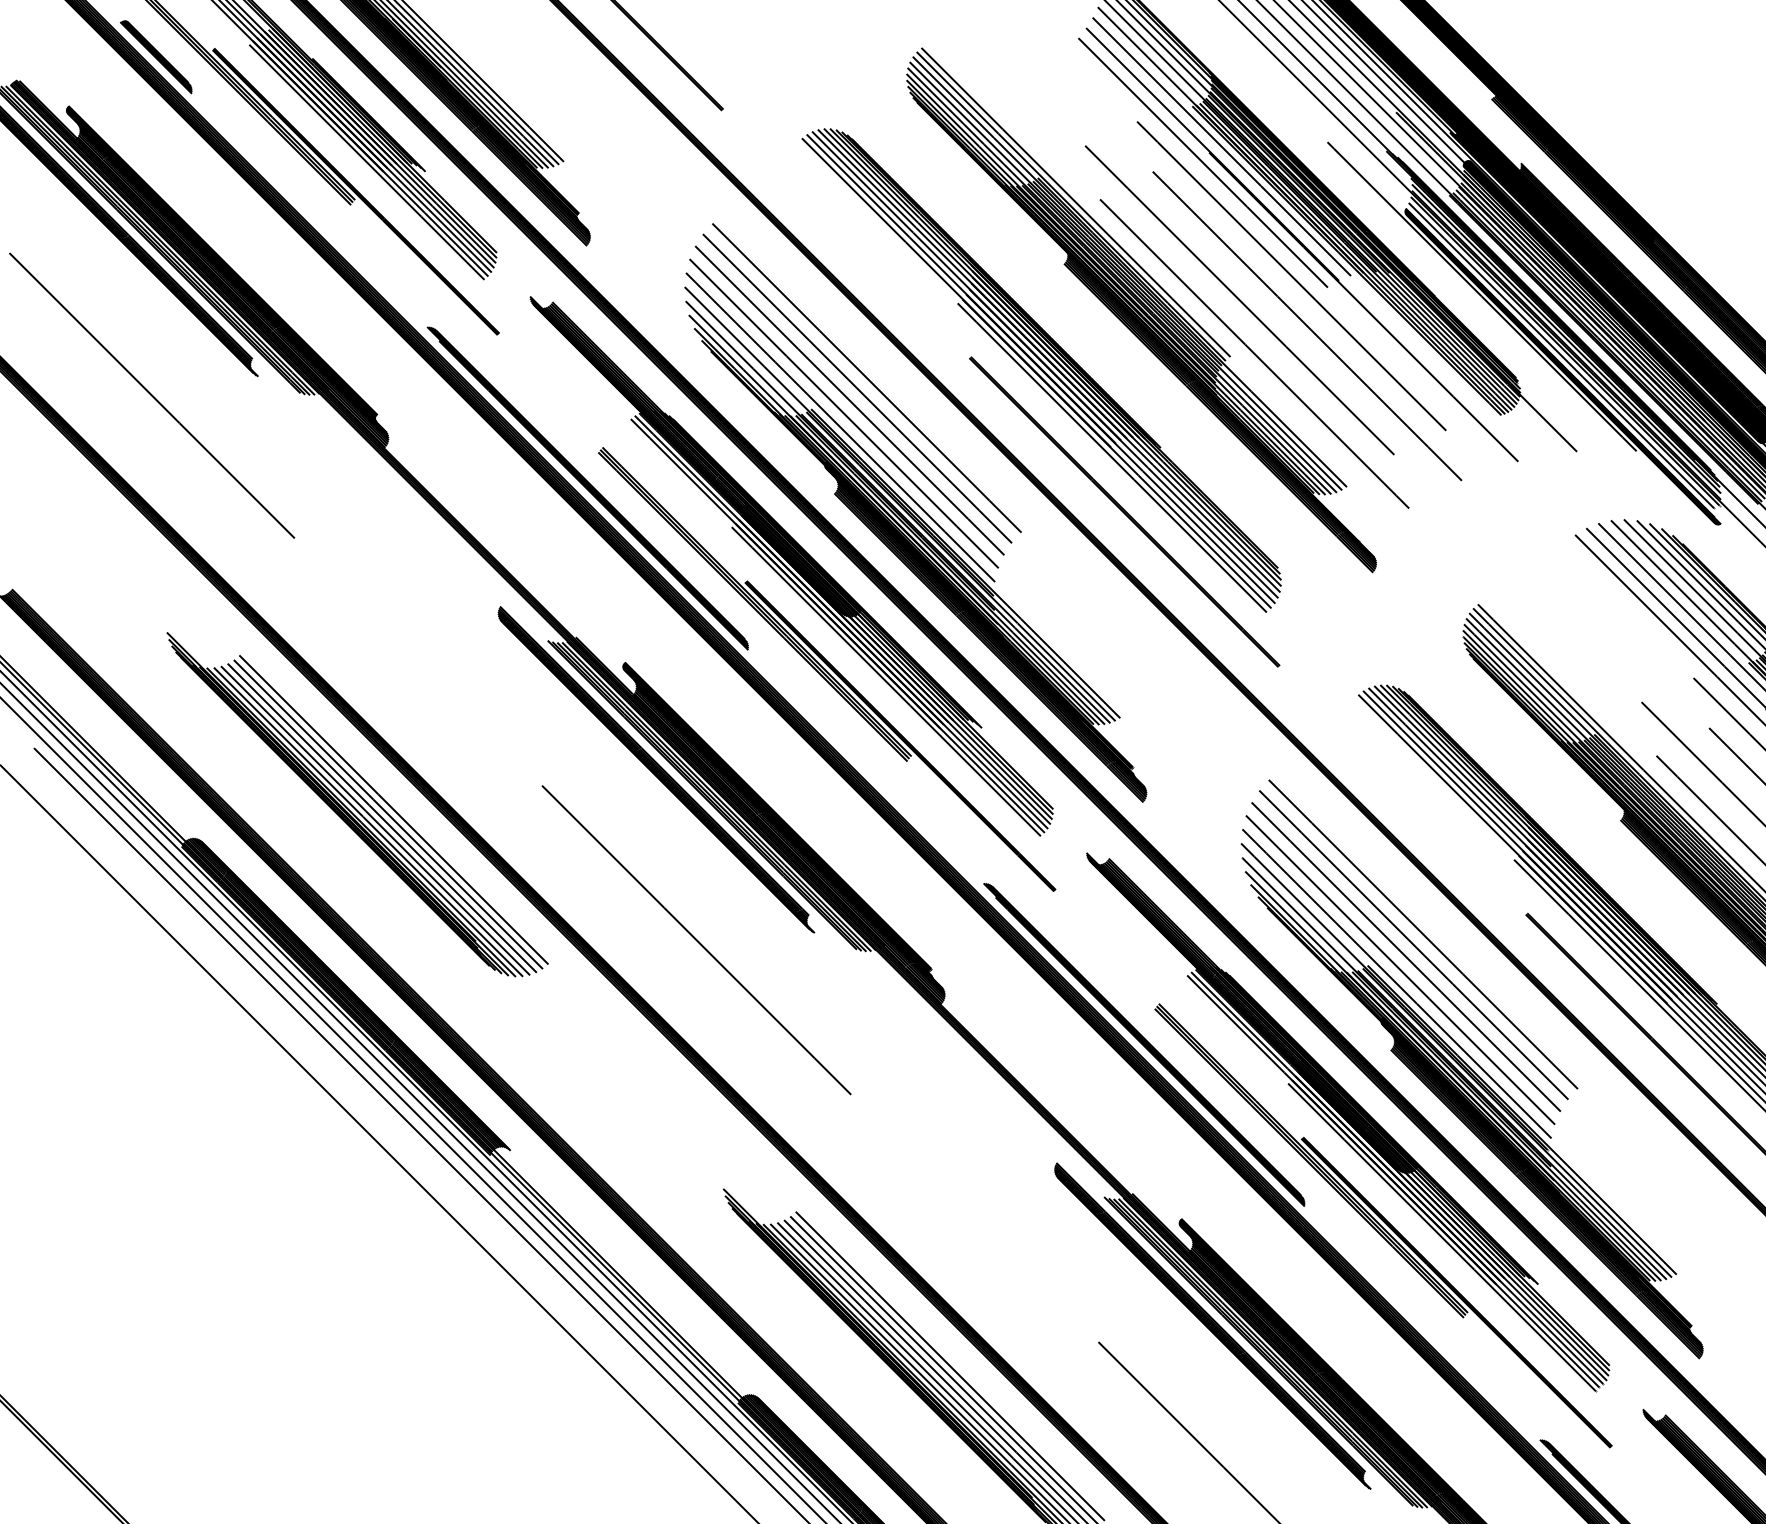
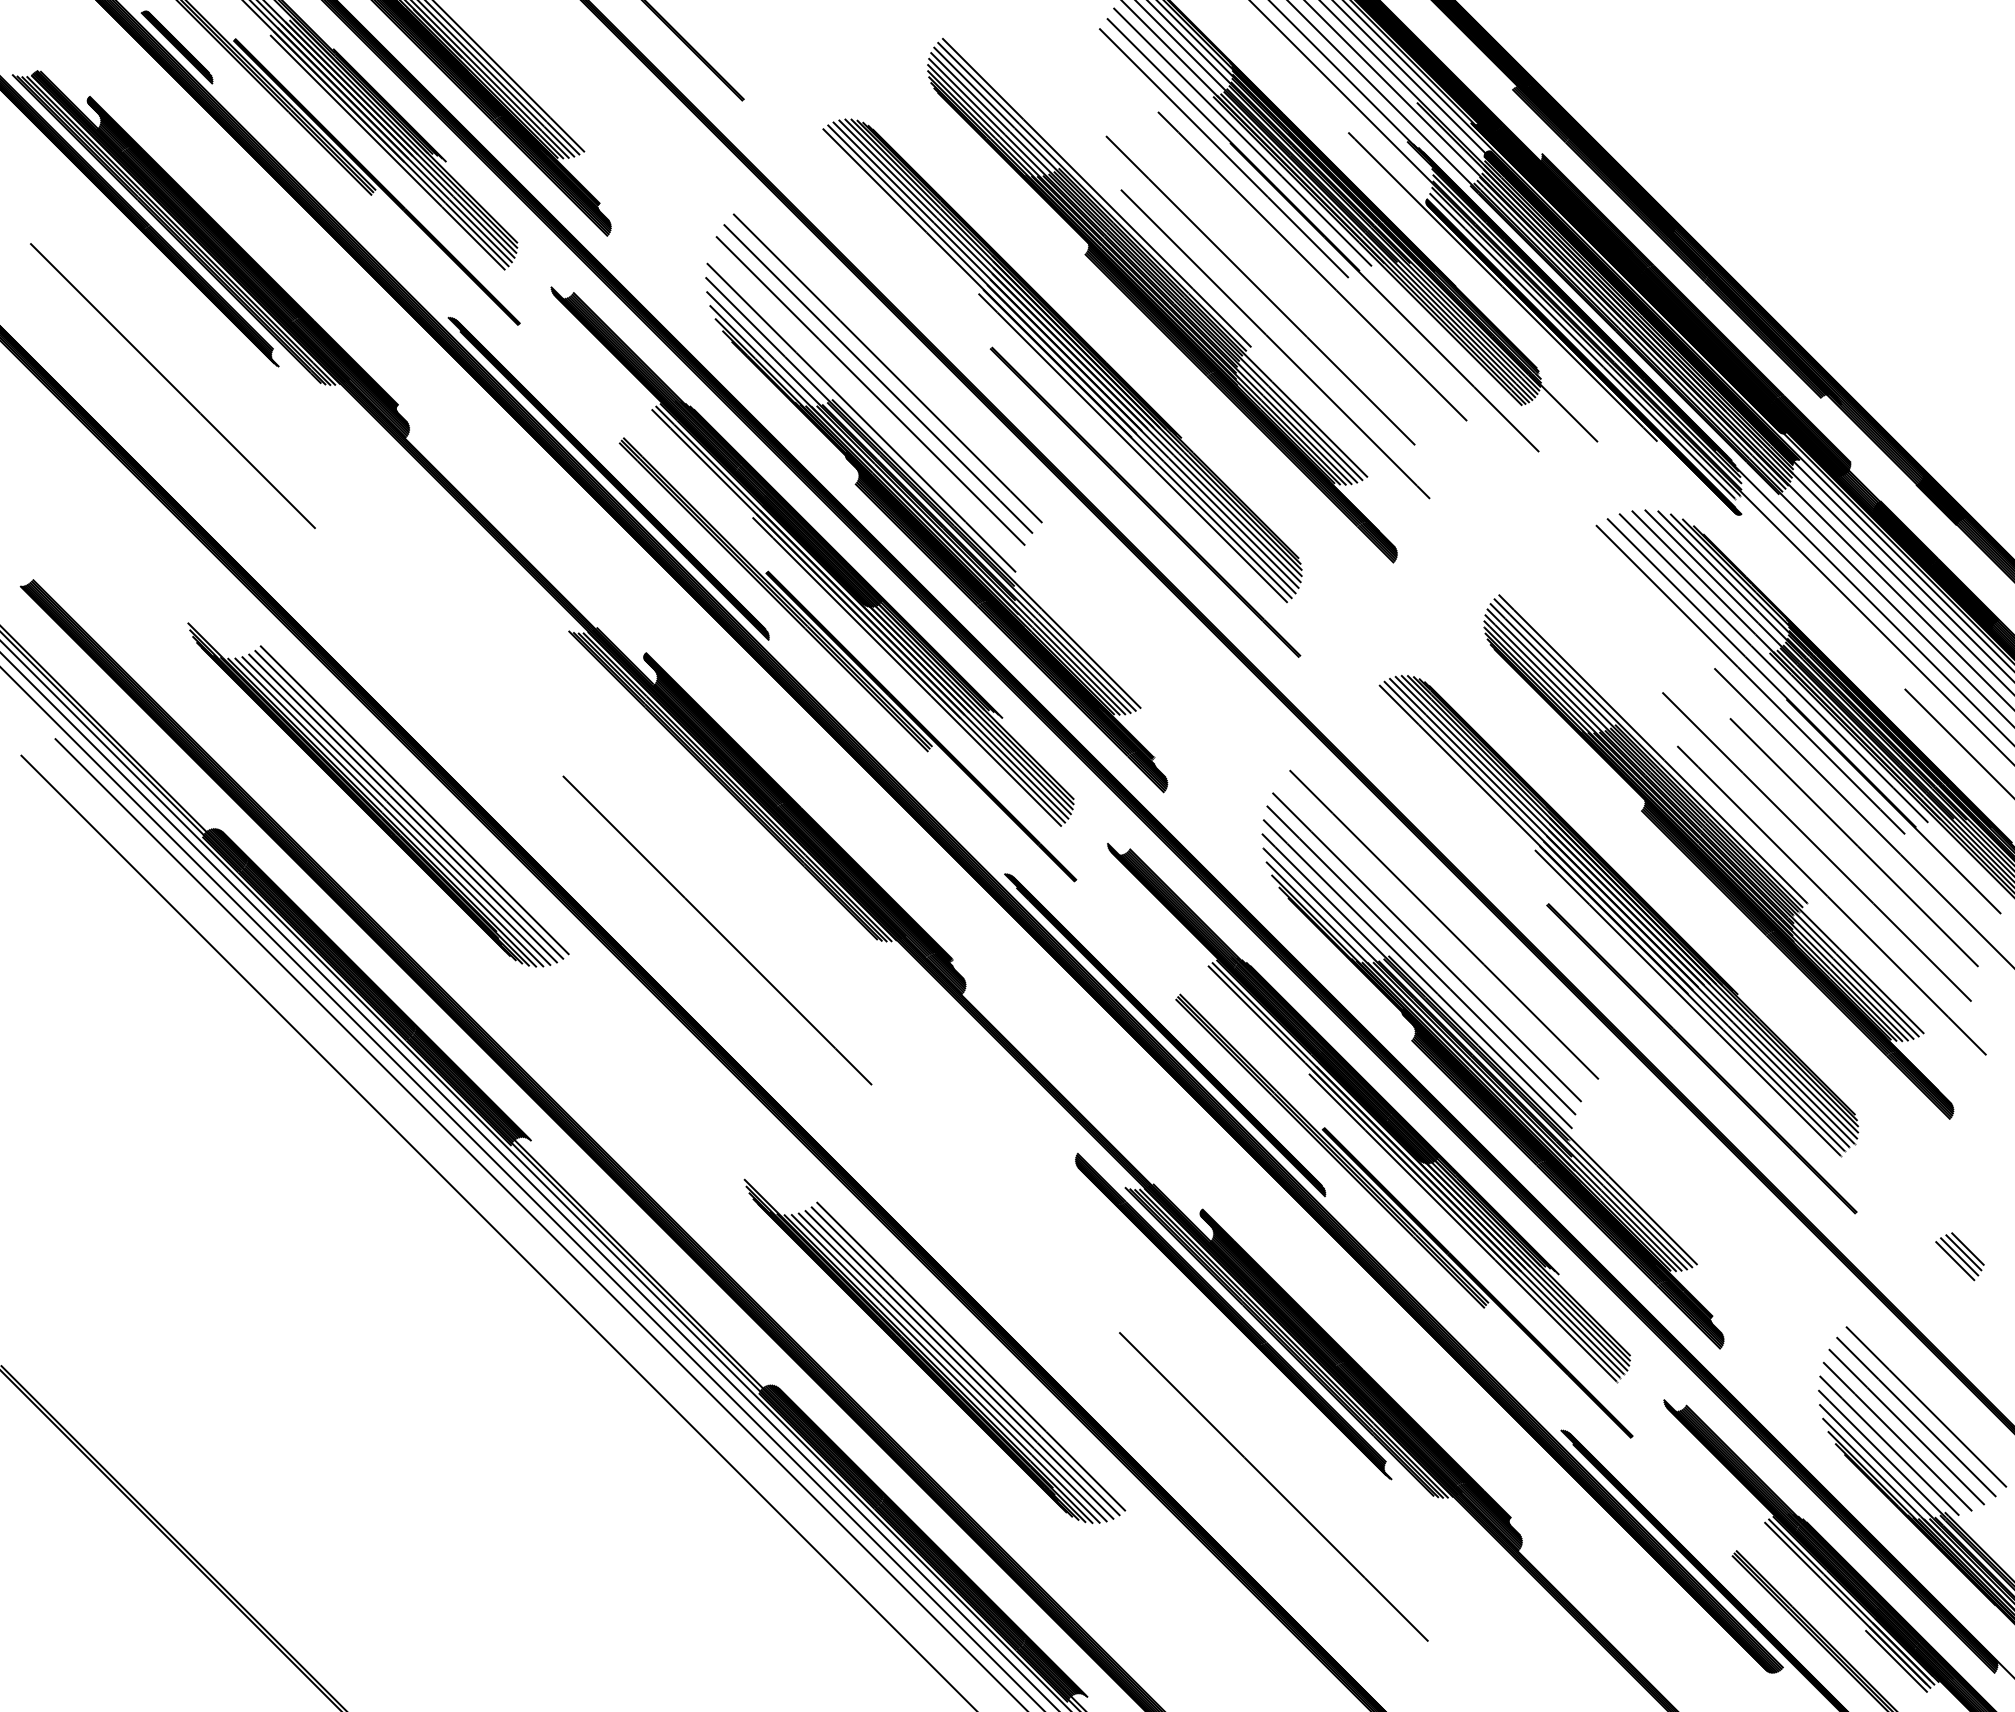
line: (1307, 326) -> (1328, 316), removed
line: (843, 413) -> (864, 403), removed
part: (655, 769) -> (676, 759), removed
line: (1413, 945) -> (1434, 935), removed

